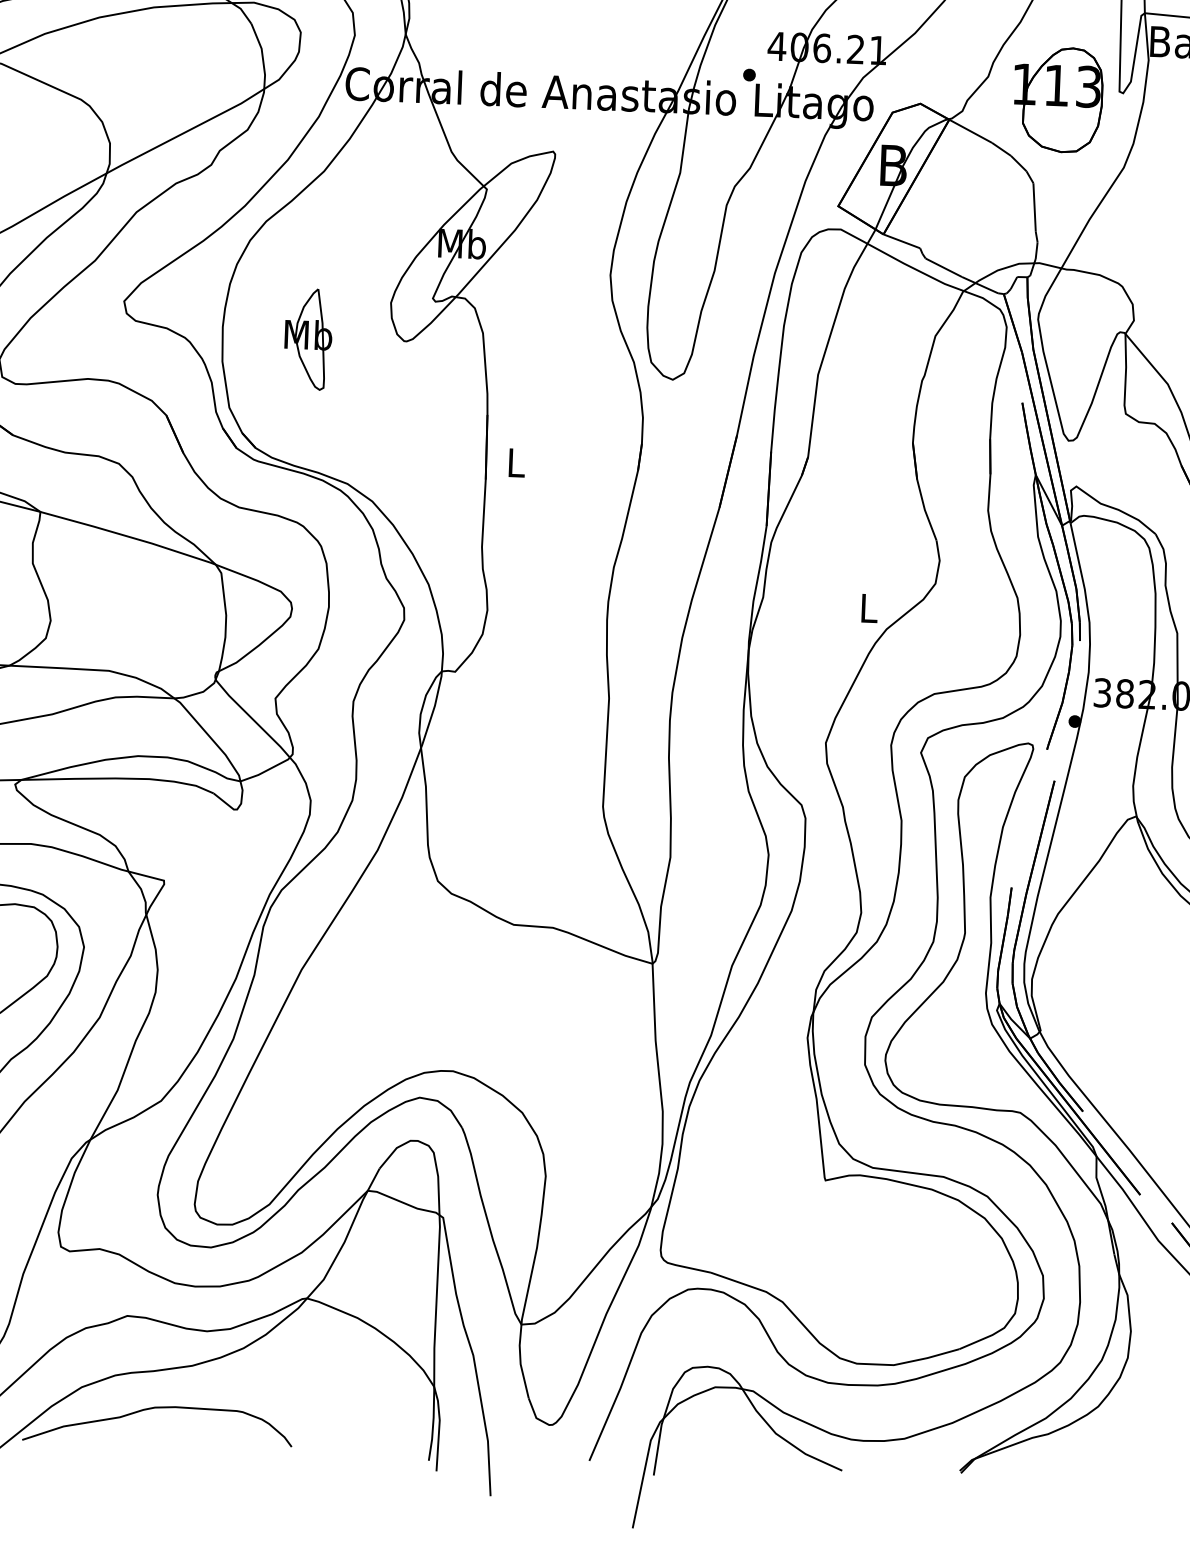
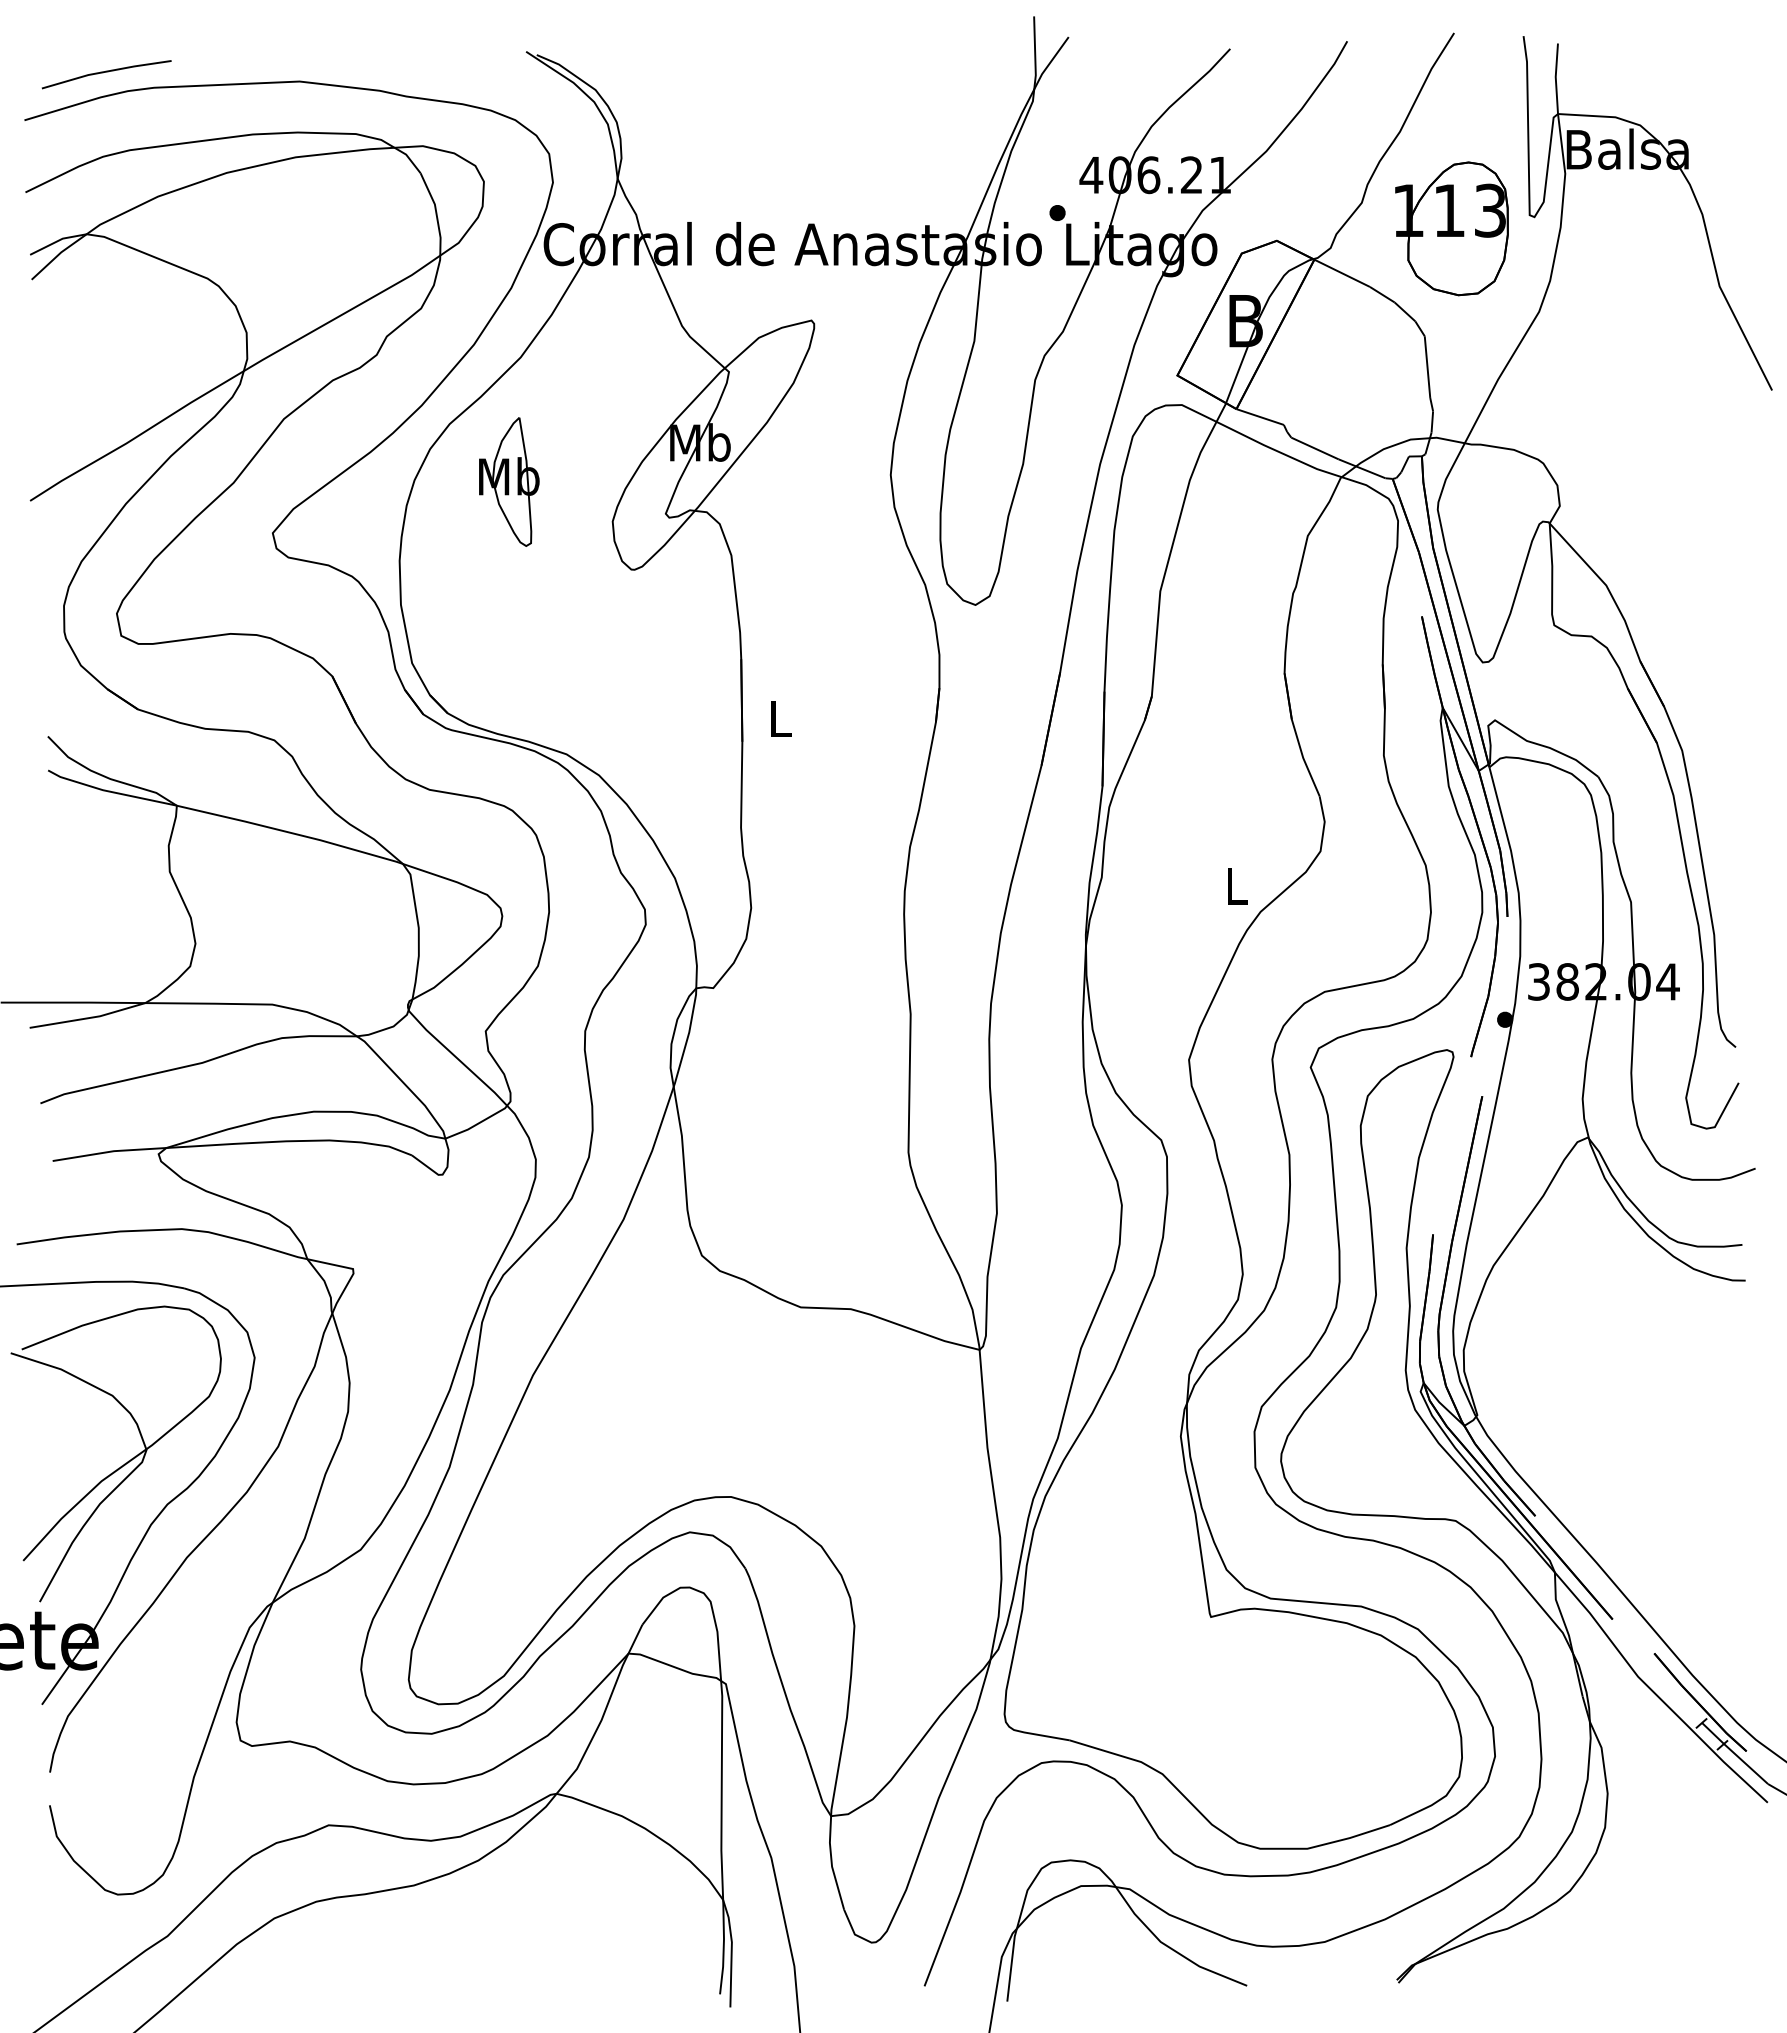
part: (308, 338) -> (509, 481), moved
curve: (158, 1408) -> (373, 1941), removed

